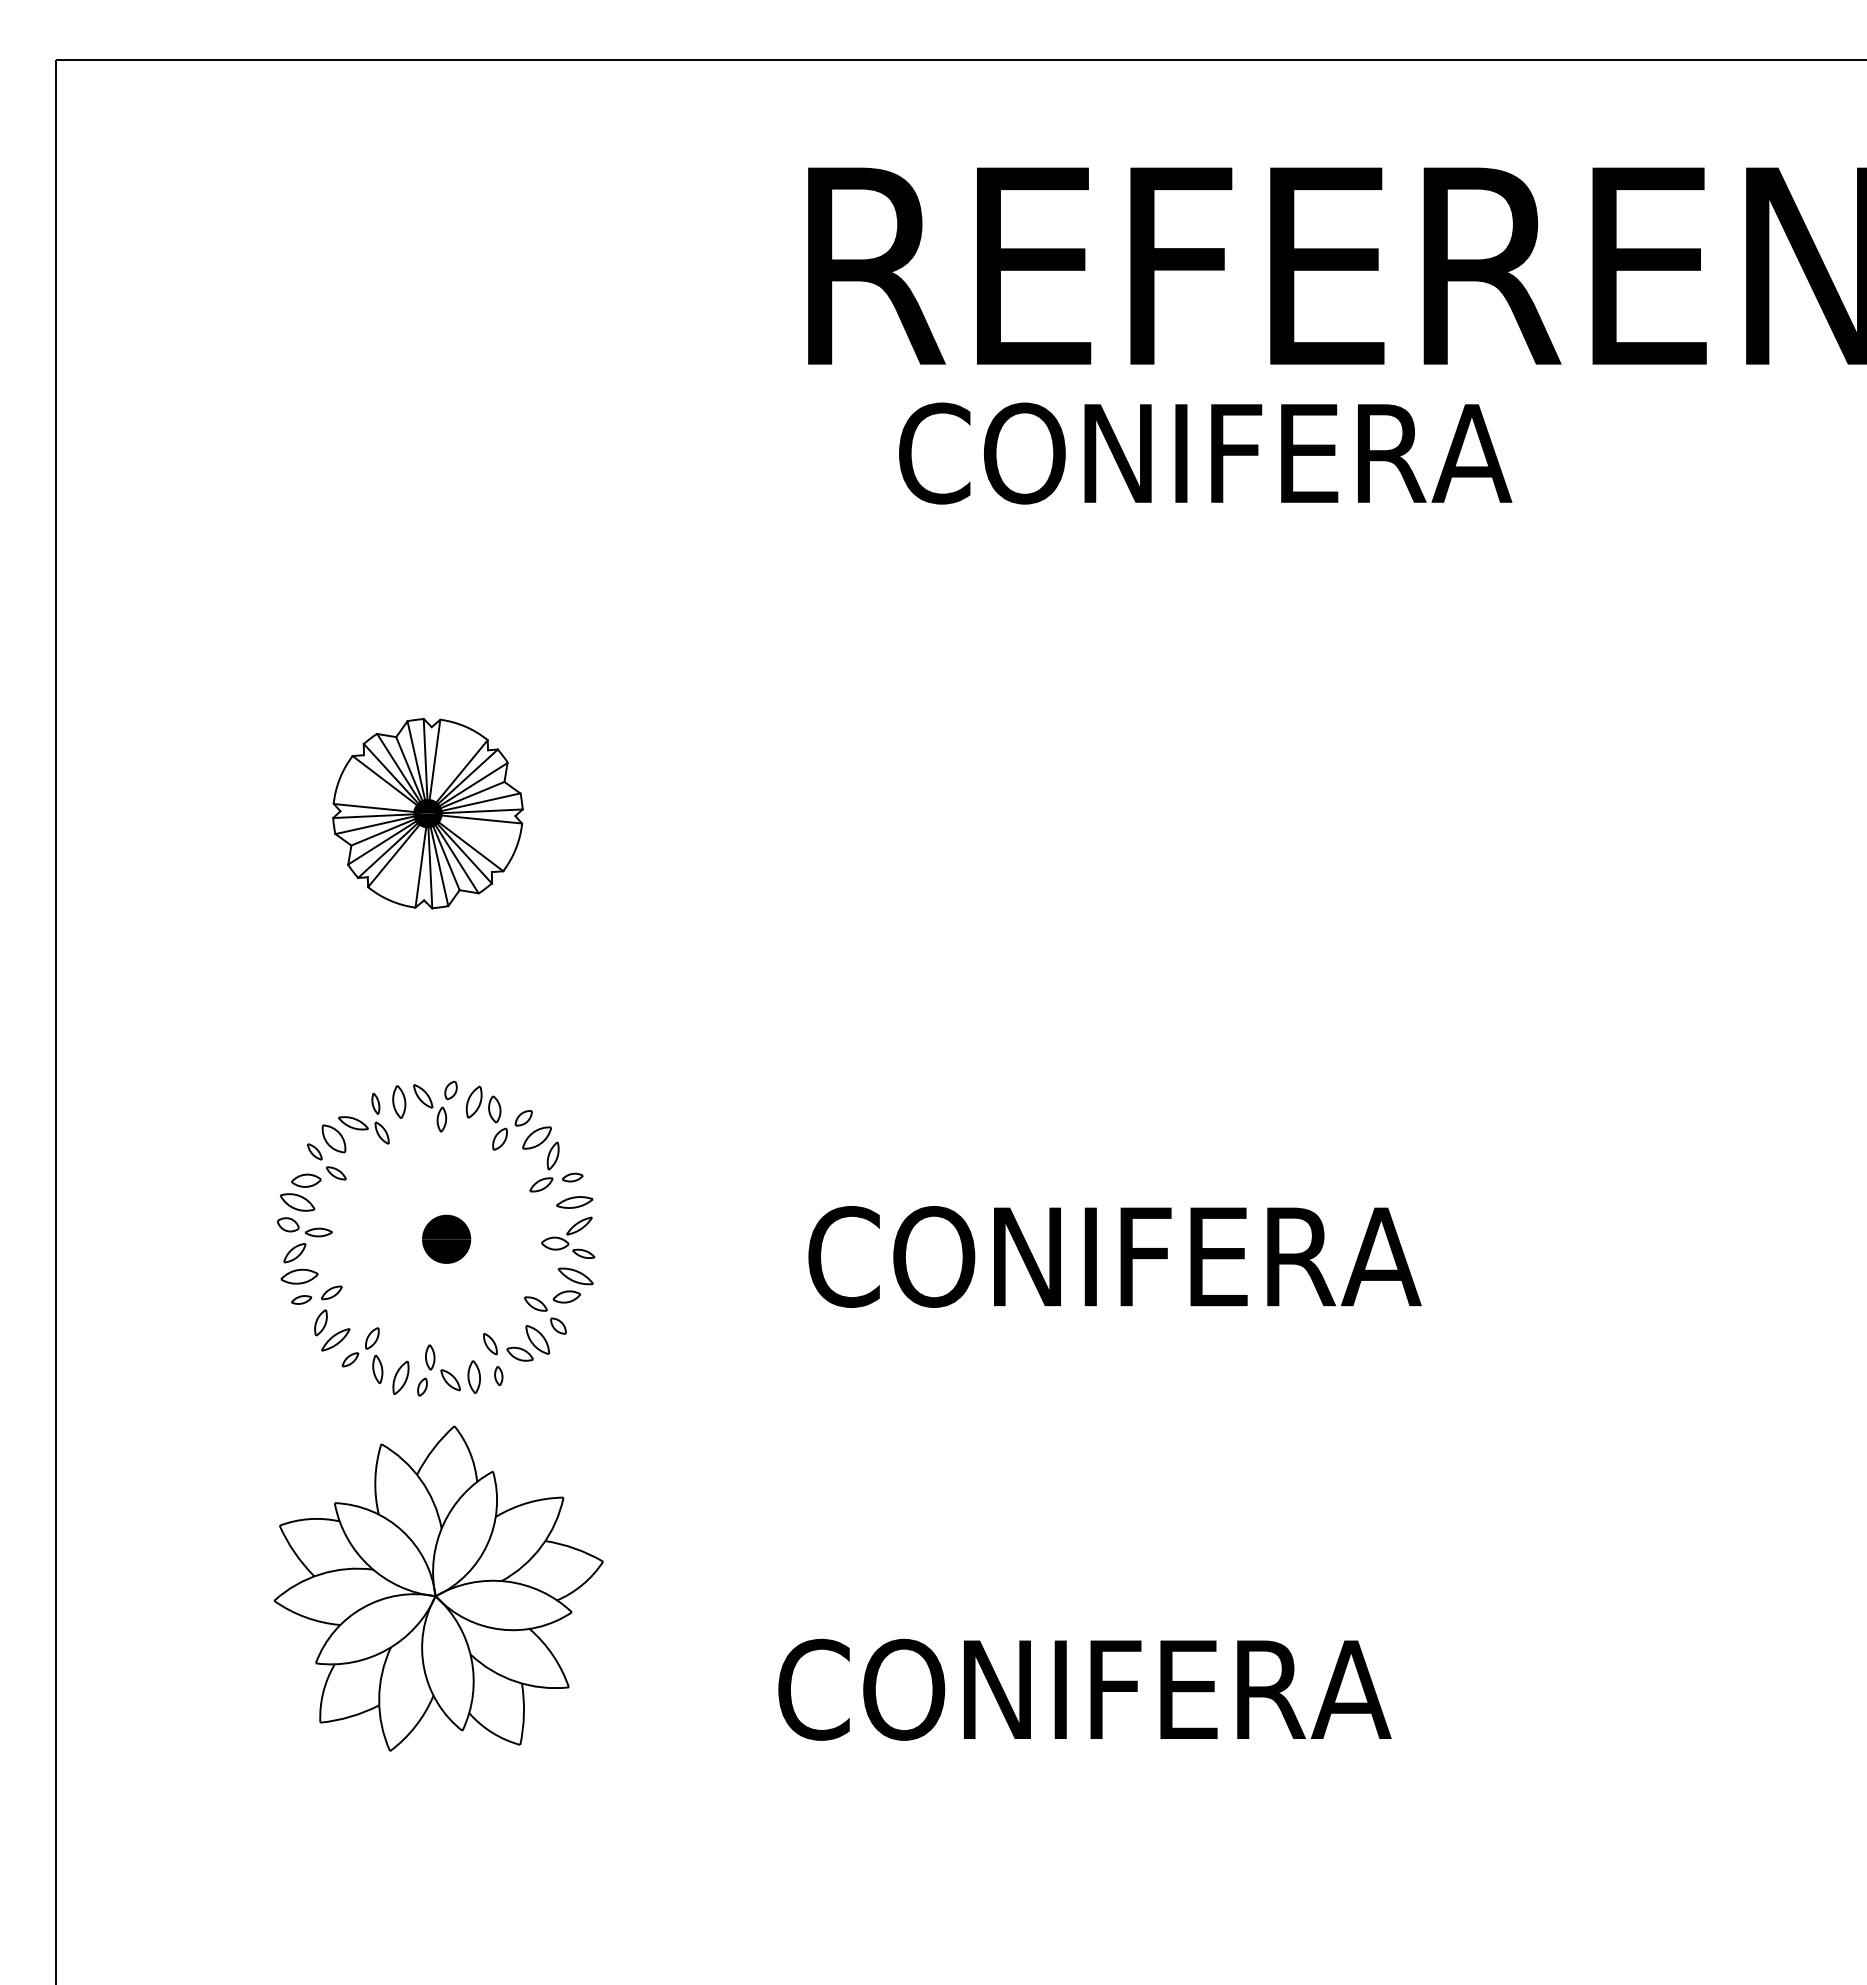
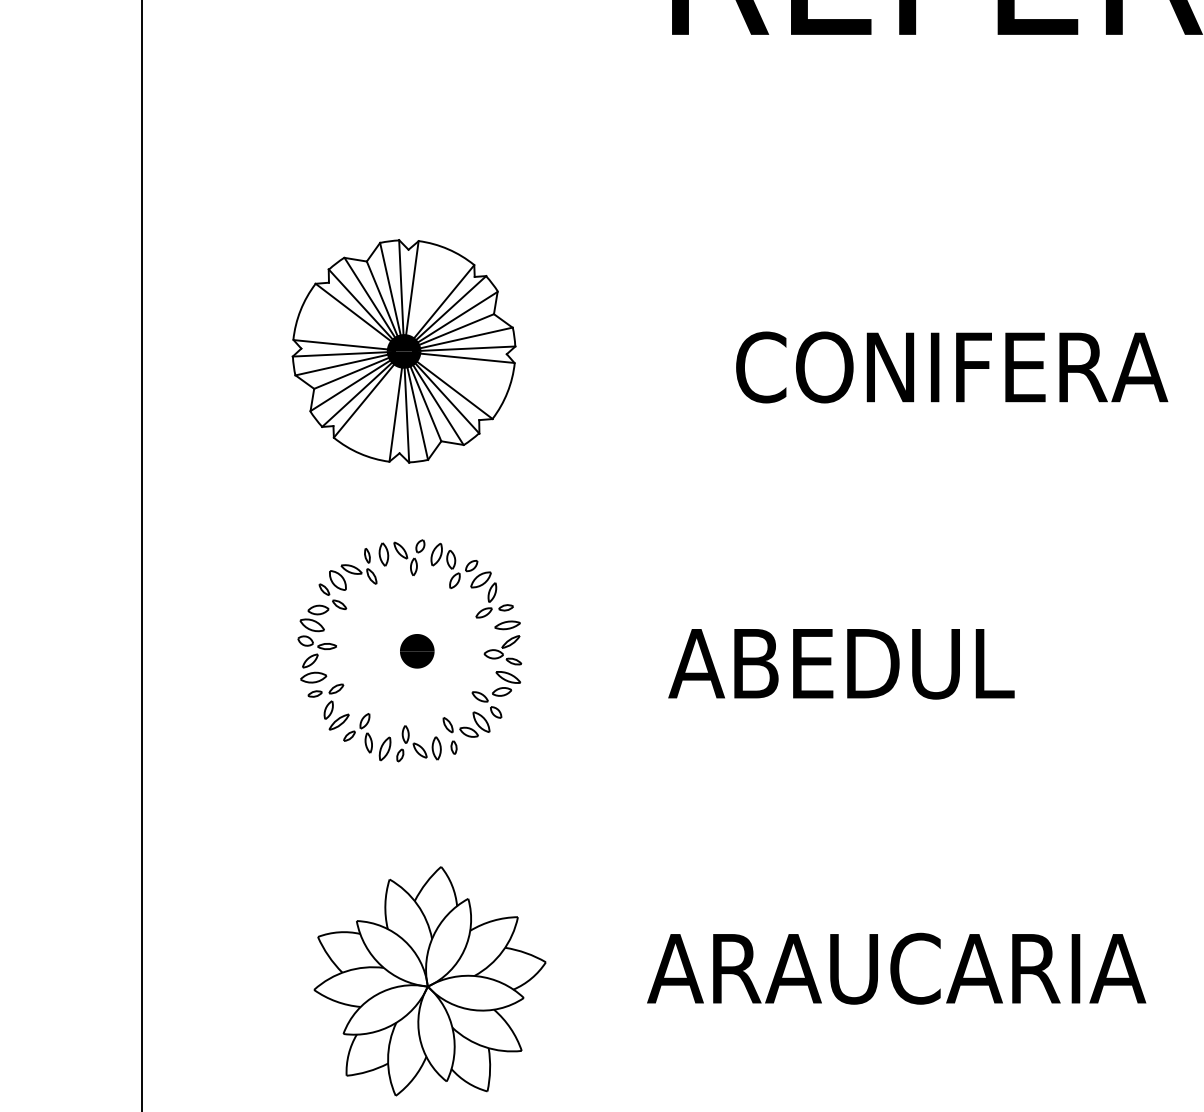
text: (1205, 453) -> (952, 367), moved
part: (427, 813) -> (403, 351), size x1.67
text: (1111, 1256) -> (885, 663), CONIFERA -> ABEDUL
part: (438, 1588) -> (429, 981), moved
text: (1126, 1689) -> (896, 968), CONIFERA -> ARAUCARIA

